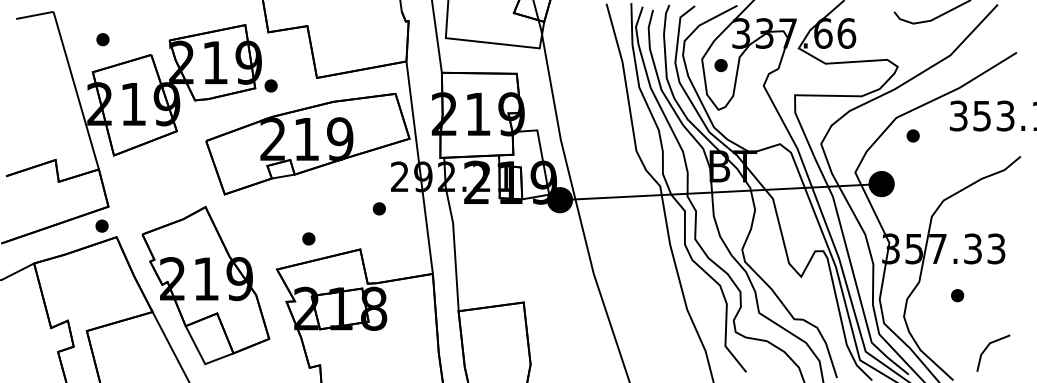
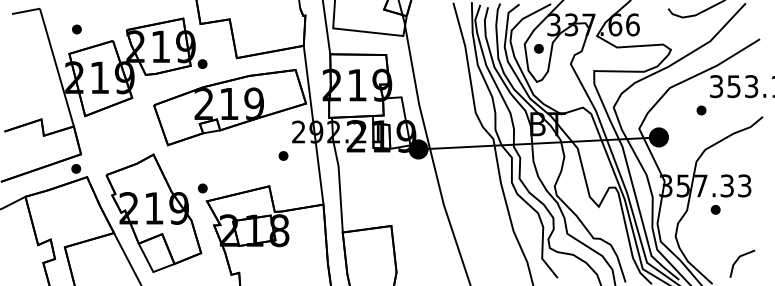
part: (913, 135) -> (701, 110), moved
part: (308, 238) -> (202, 188), moved
part: (957, 295) -> (715, 209), moved

